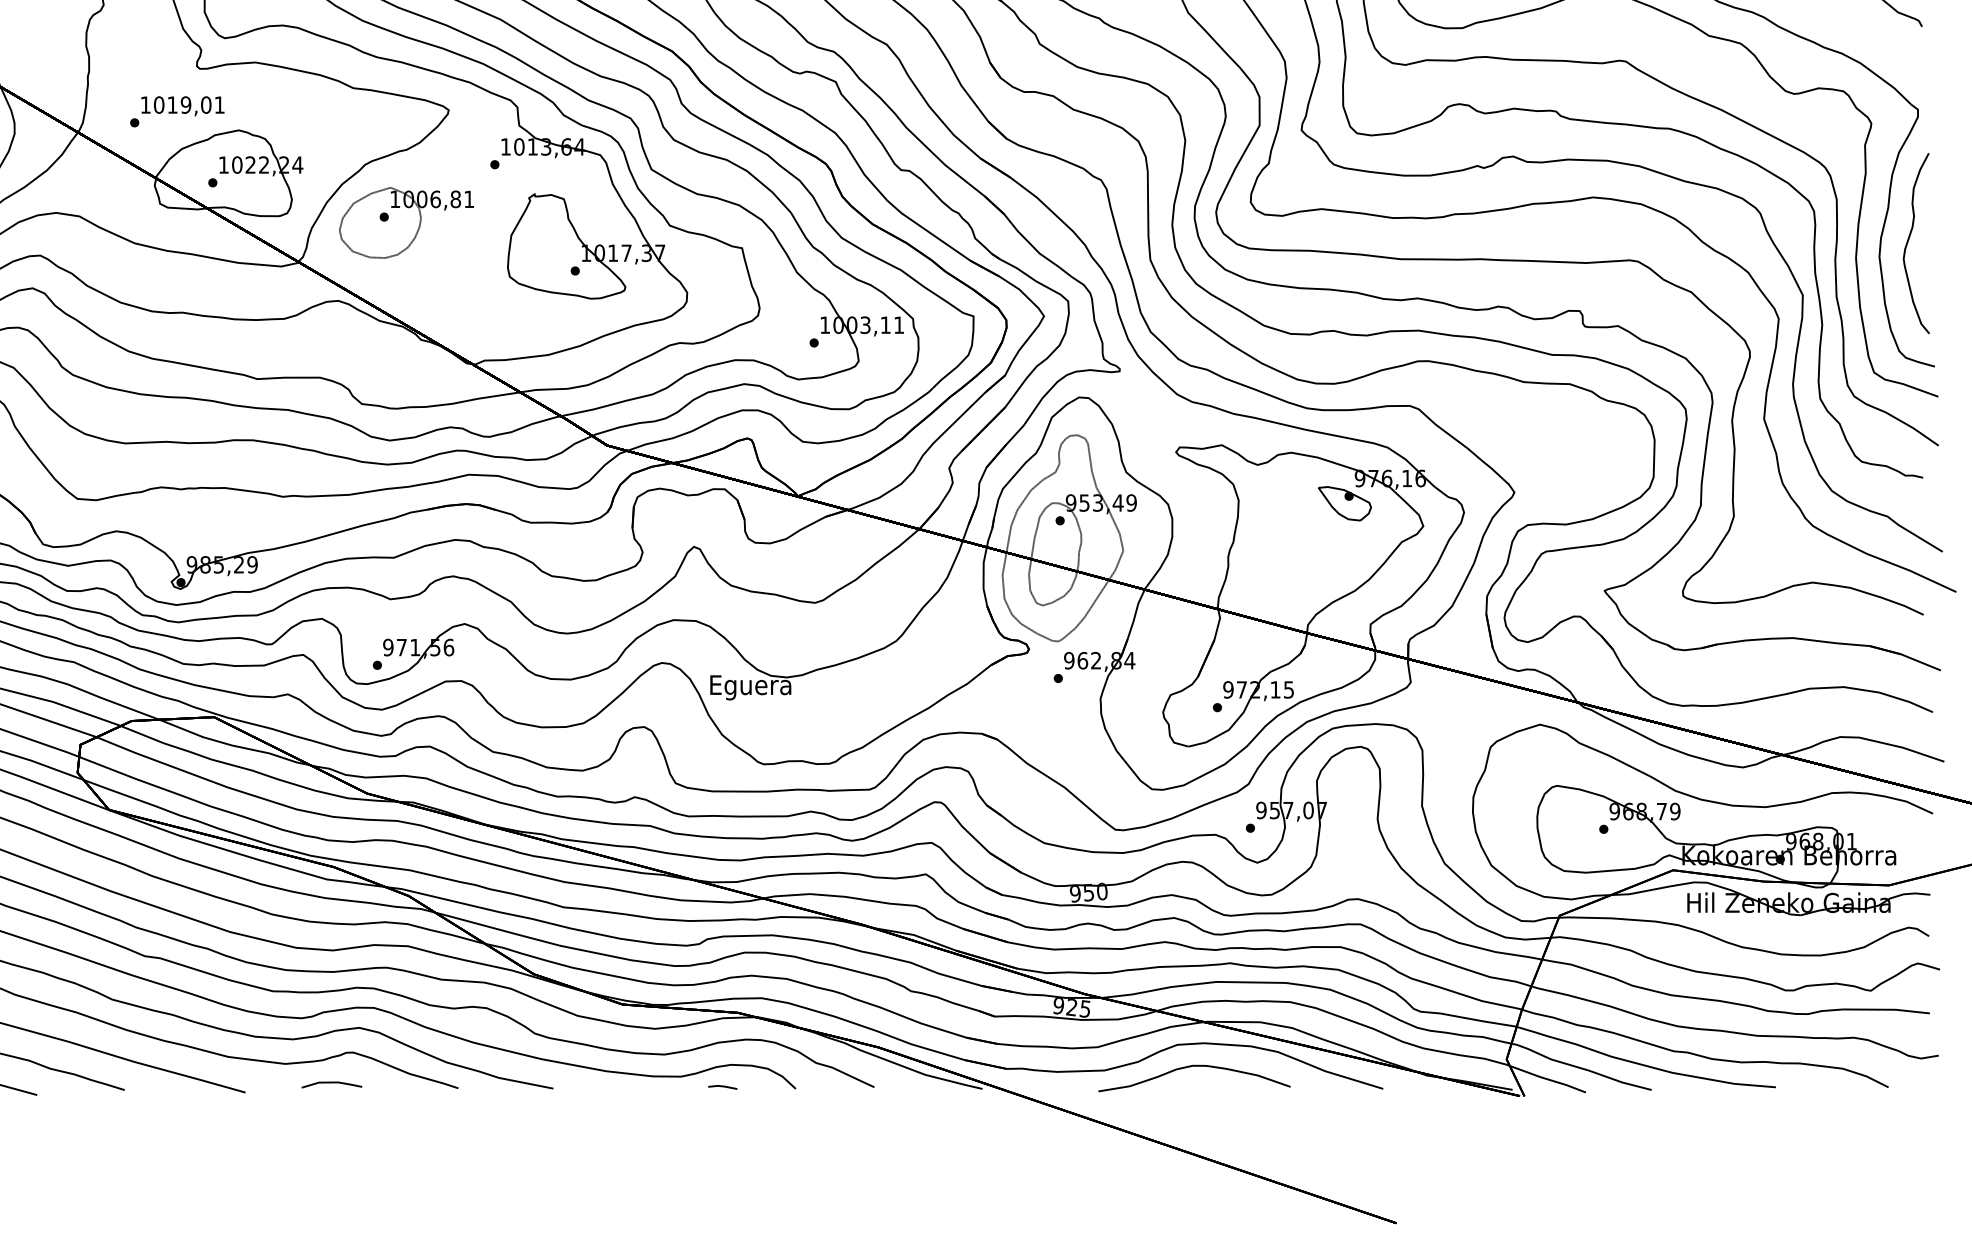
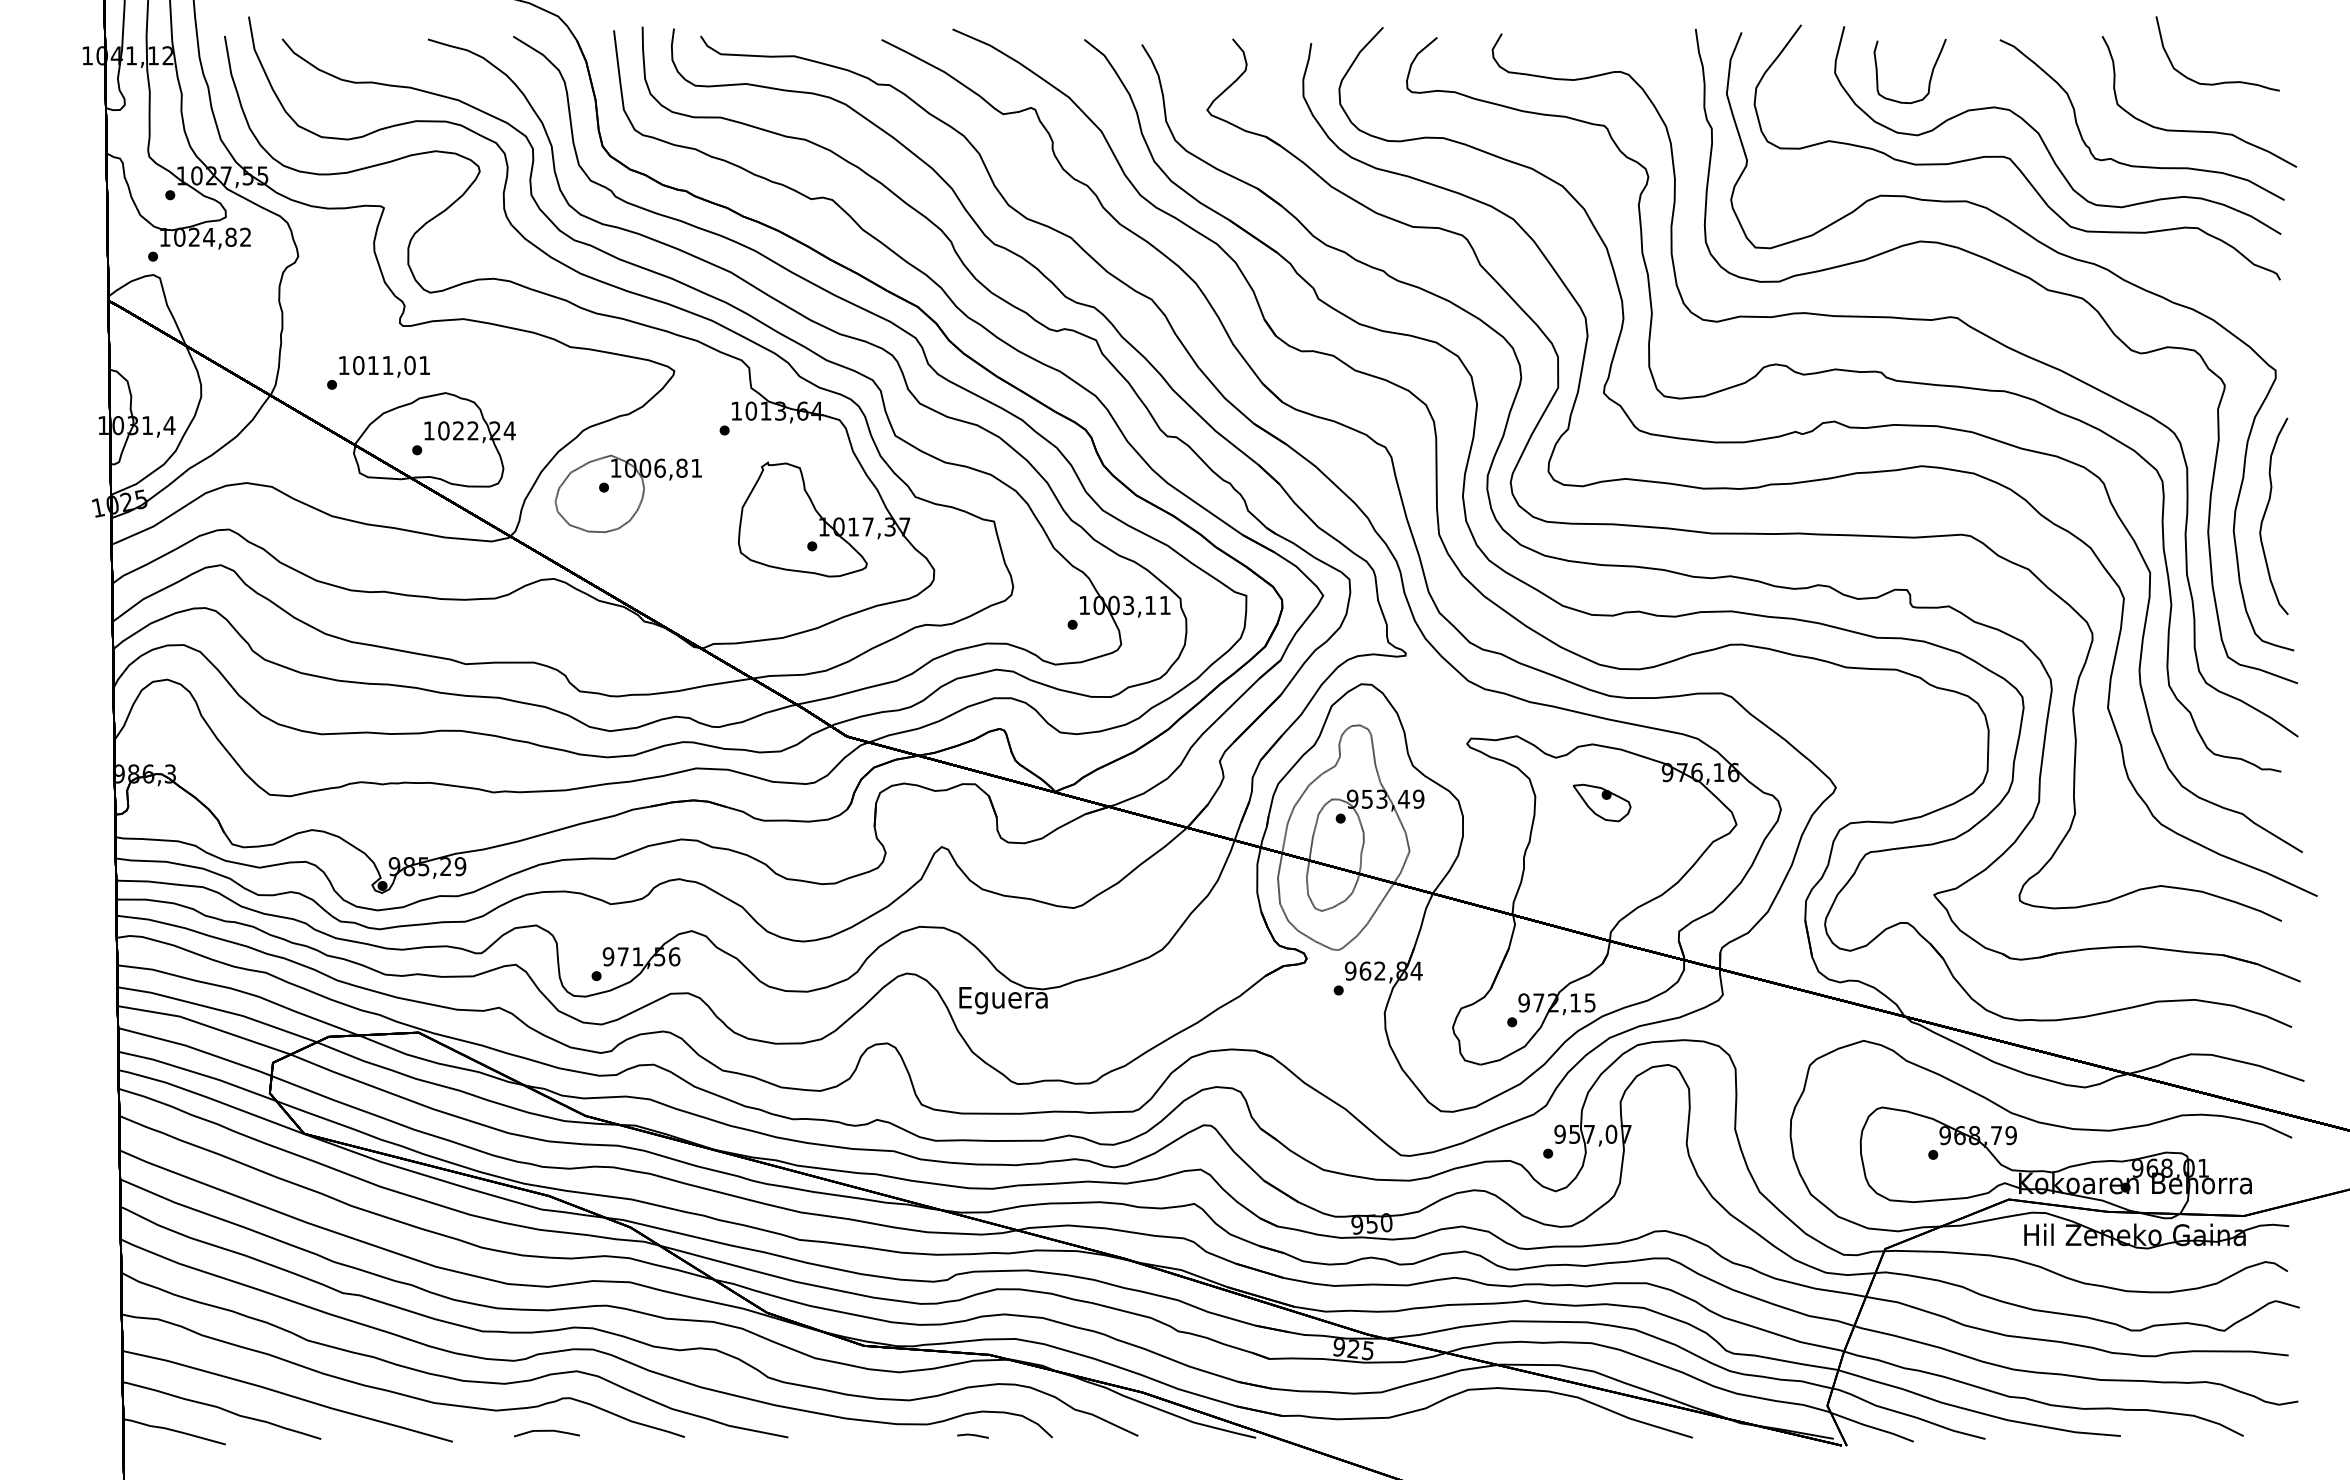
text: (185, 105) -> (387, 365), 1019,01 -> 1011,01
part: (1344, 503) -> (1601, 802), moved
part: (1190, 1067) -> (1482, 1414), removed

